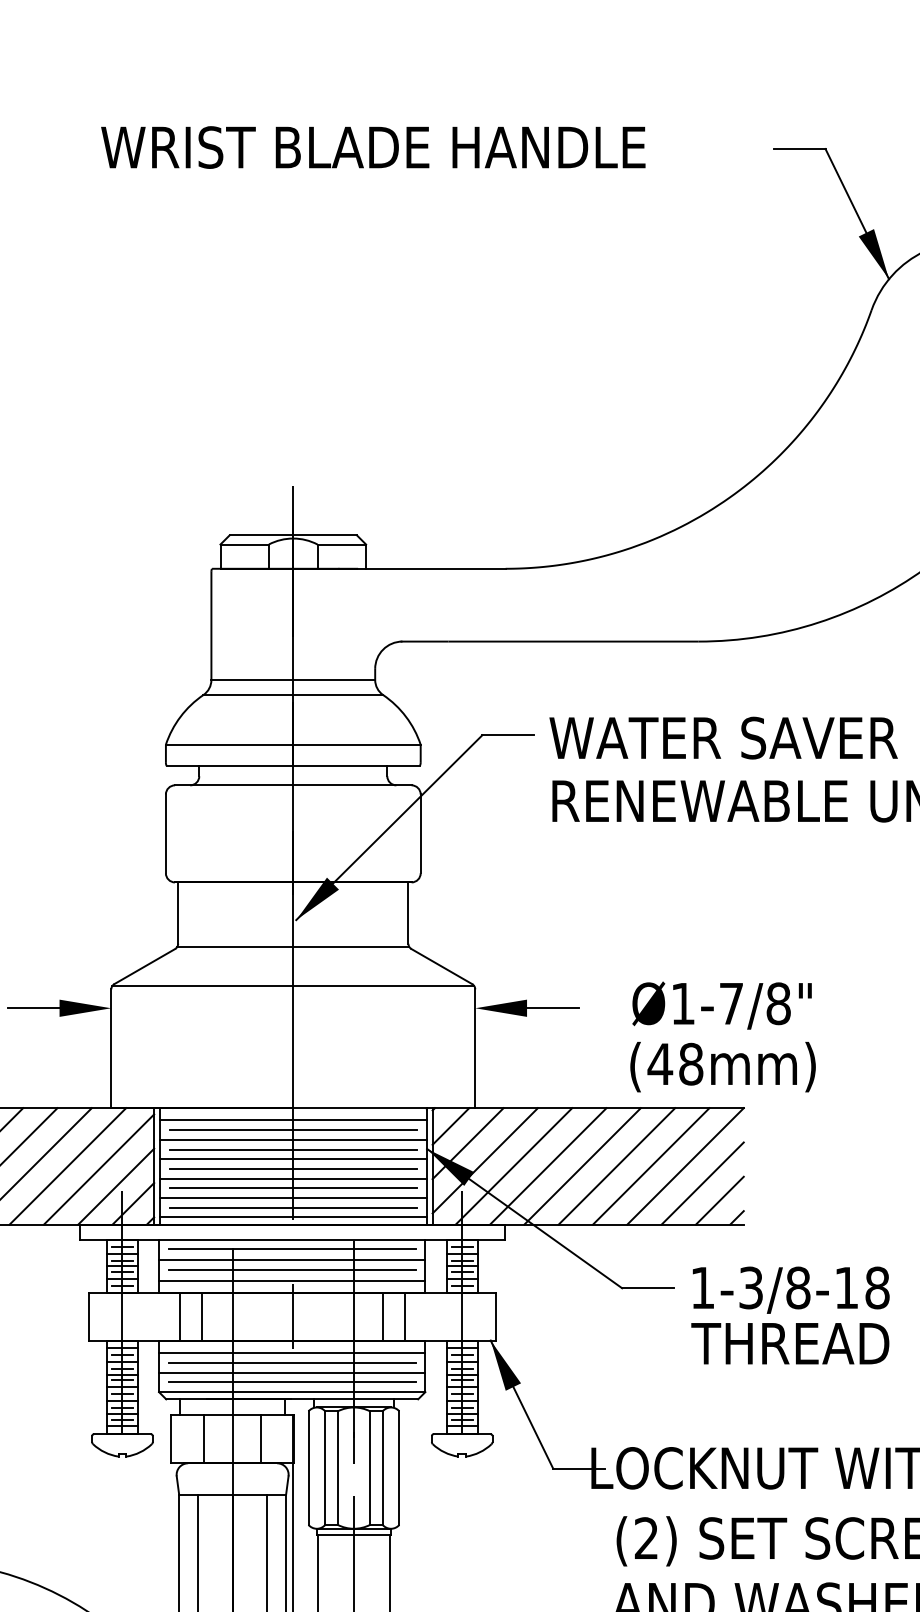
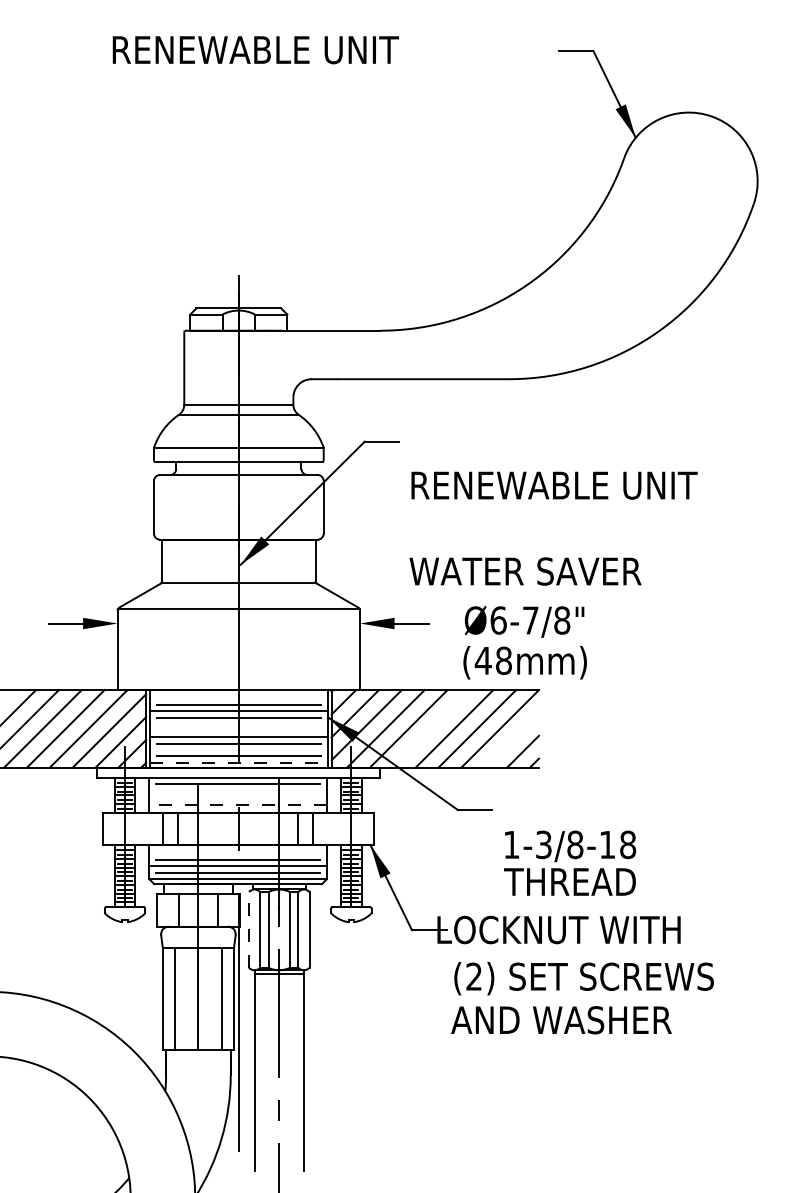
text: (372, 146) -> (291, 49), WRIST BLADE HANDLE -> RENEWABLE UNIT
text: (723, 738) -> (525, 571), moved
text: (683, 1003) -> (498, 620), Ø1-7/8" -> Ø6-7/8"
line: (292, 1120) -> (238, 698), removed
line: (292, 1159) -> (238, 724), removed
line: (582, 1165) -> (431, 728), removed
line: (292, 1168) -> (238, 730), removed
line: (702, 1182) -> (511, 739), removed
line: (292, 1197) -> (238, 749), removed
line: (292, 1216) -> (238, 762), solid -> dashed
line: (291, 1260) -> (237, 791), removed
line: (291, 1270) -> (237, 798), removed
line: (292, 1281) -> (238, 805), solid -> dashed
text: (791, 1314) -> (570, 862), moved
line: (291, 1353) -> (237, 853), removed
line: (307, 1467) -> (248, 929), solid -> dashed

